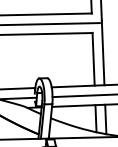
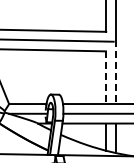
line: (102, 53) -> (115, 72), solid -> dashed
line: (93, 60) -> (105, 78), solid -> dashed

